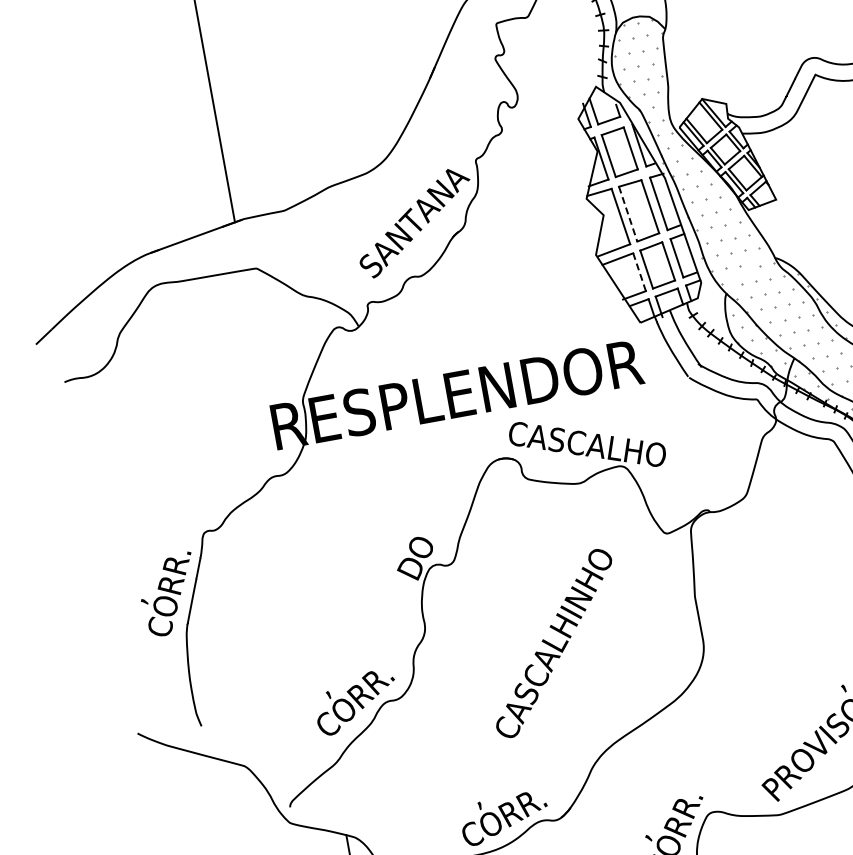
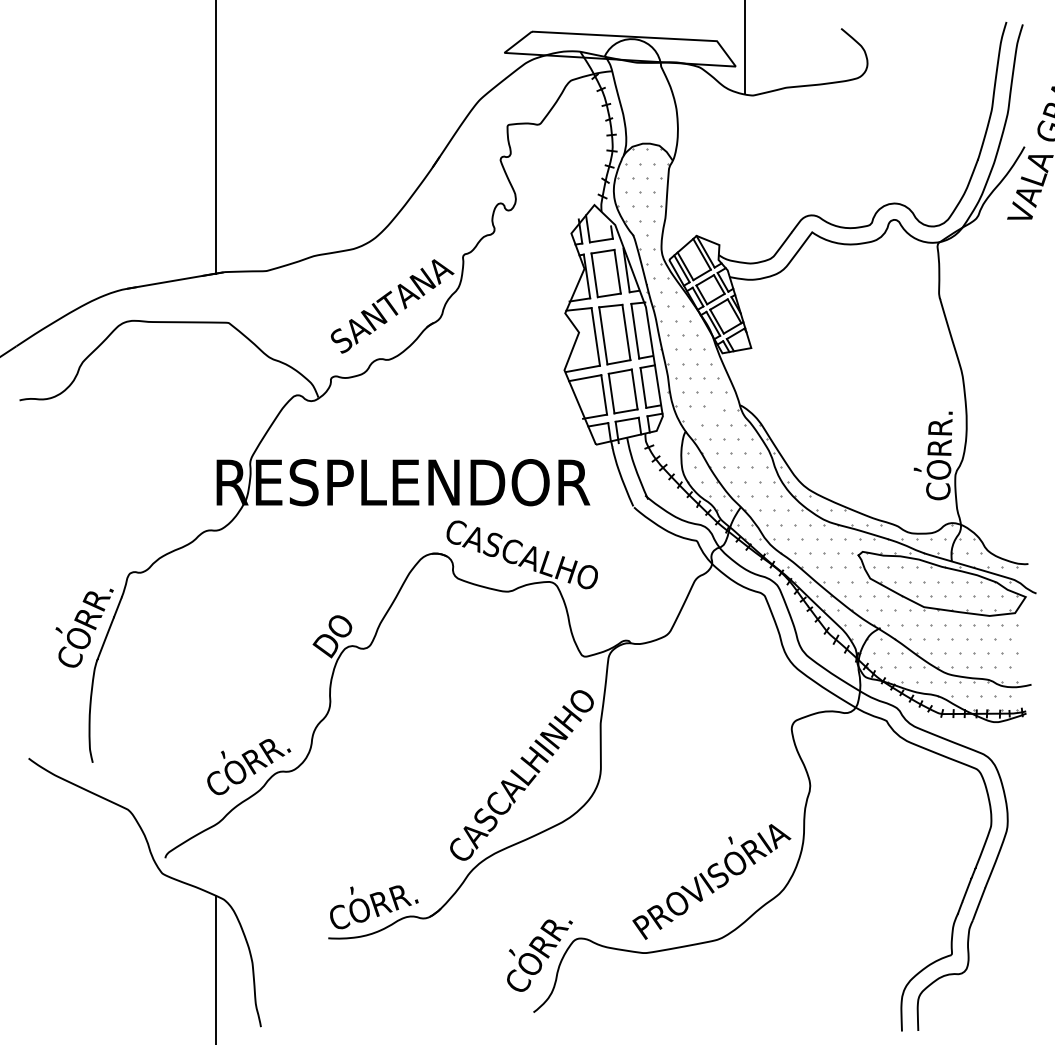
line: (628, 213) -> (603, 335), dashed -> solid
line: (639, 271) -> (604, 394), dashed -> solid
text: (553, 643) -> (521, 775), moved

